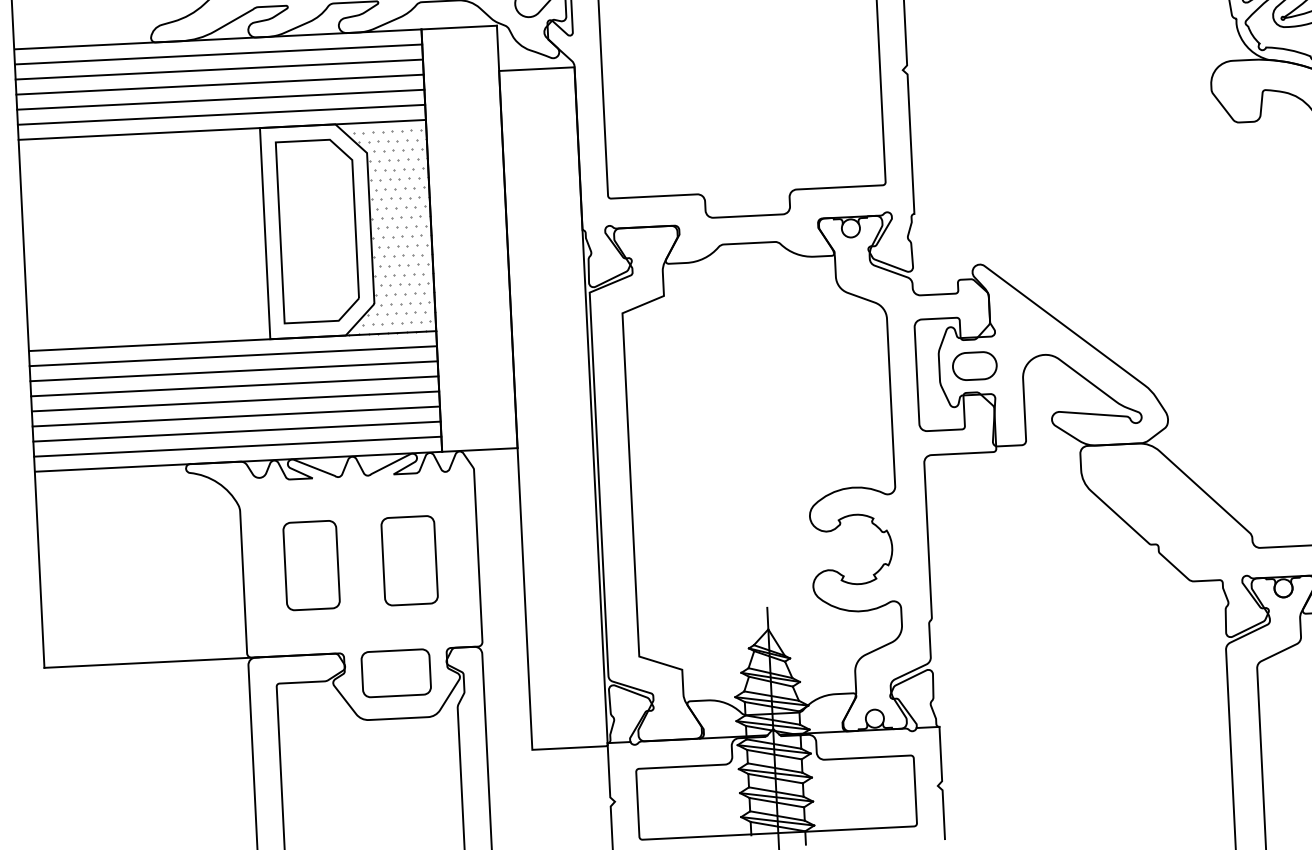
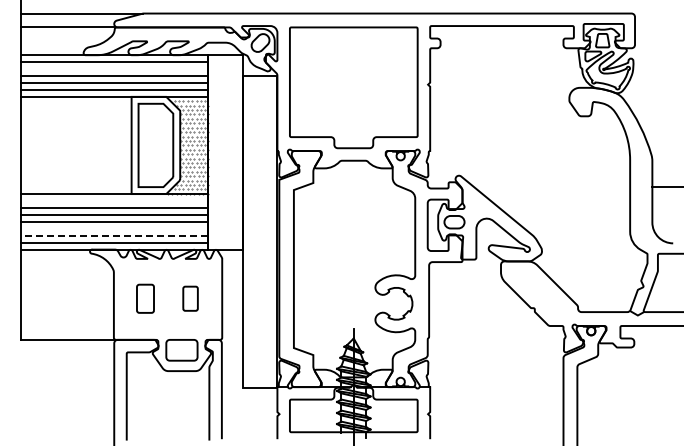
line: (217, 70) -> (113, 69), removed
line: (231, 357) -> (113, 201), removed
line: (234, 415) -> (113, 228), removed
line: (237, 431) -> (114, 235), solid -> dashed
part: (409, 559) -> (190, 298), size x0.6
part: (311, 564) -> (145, 298), size x0.7

